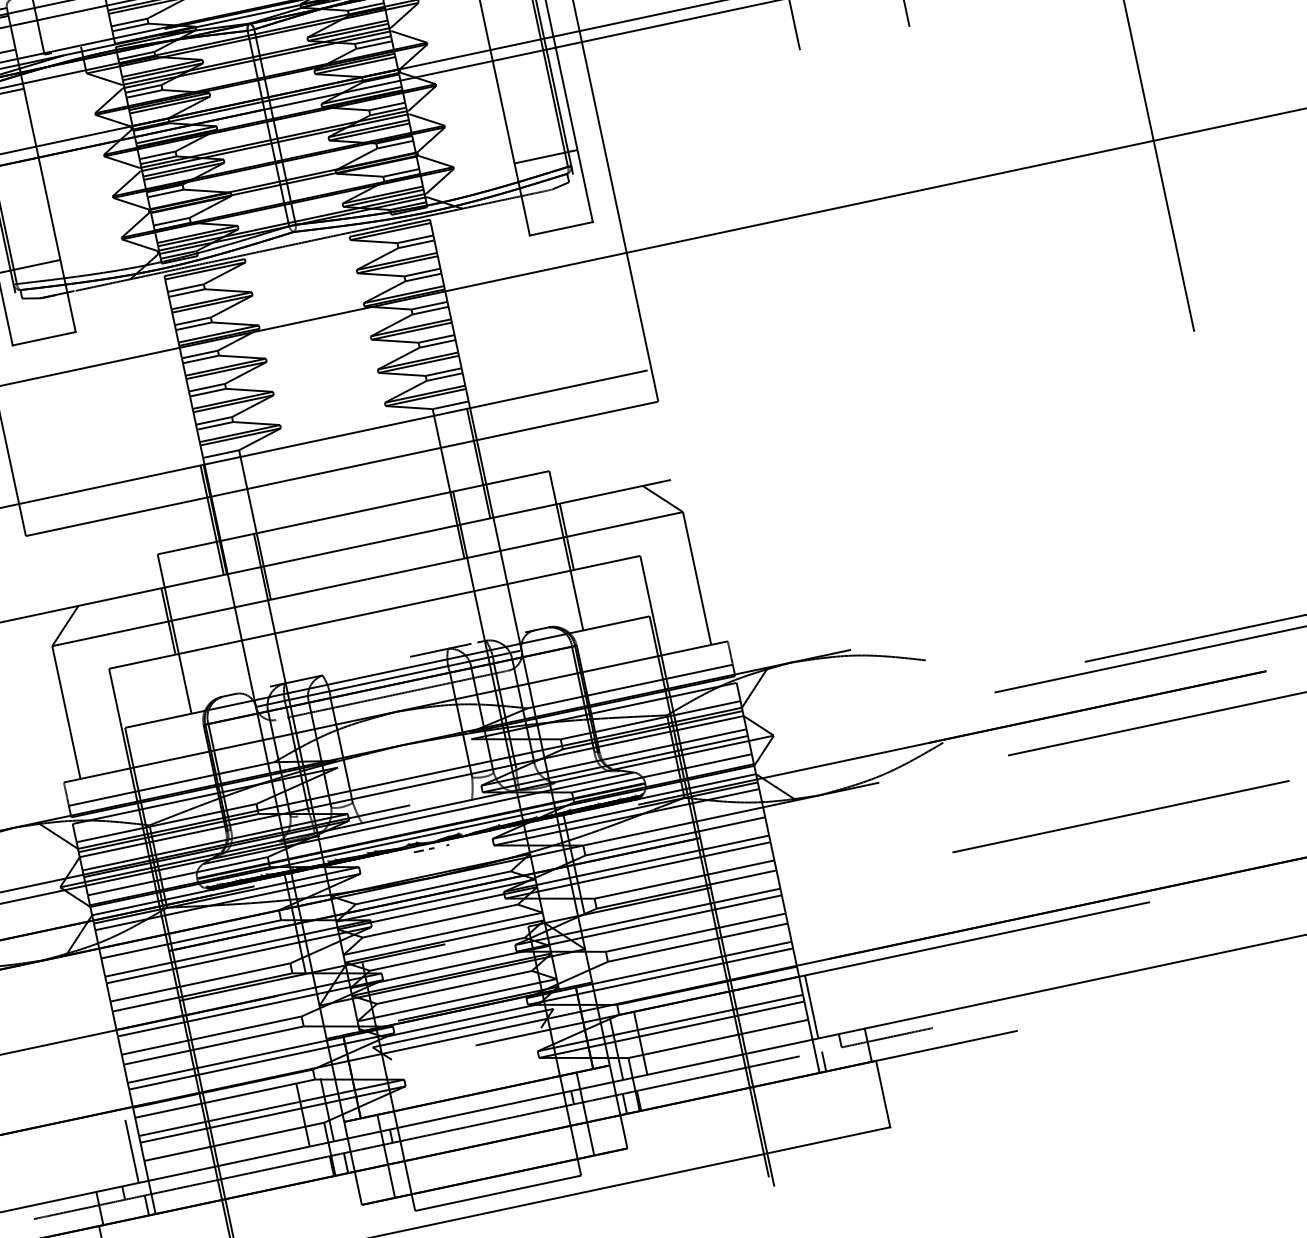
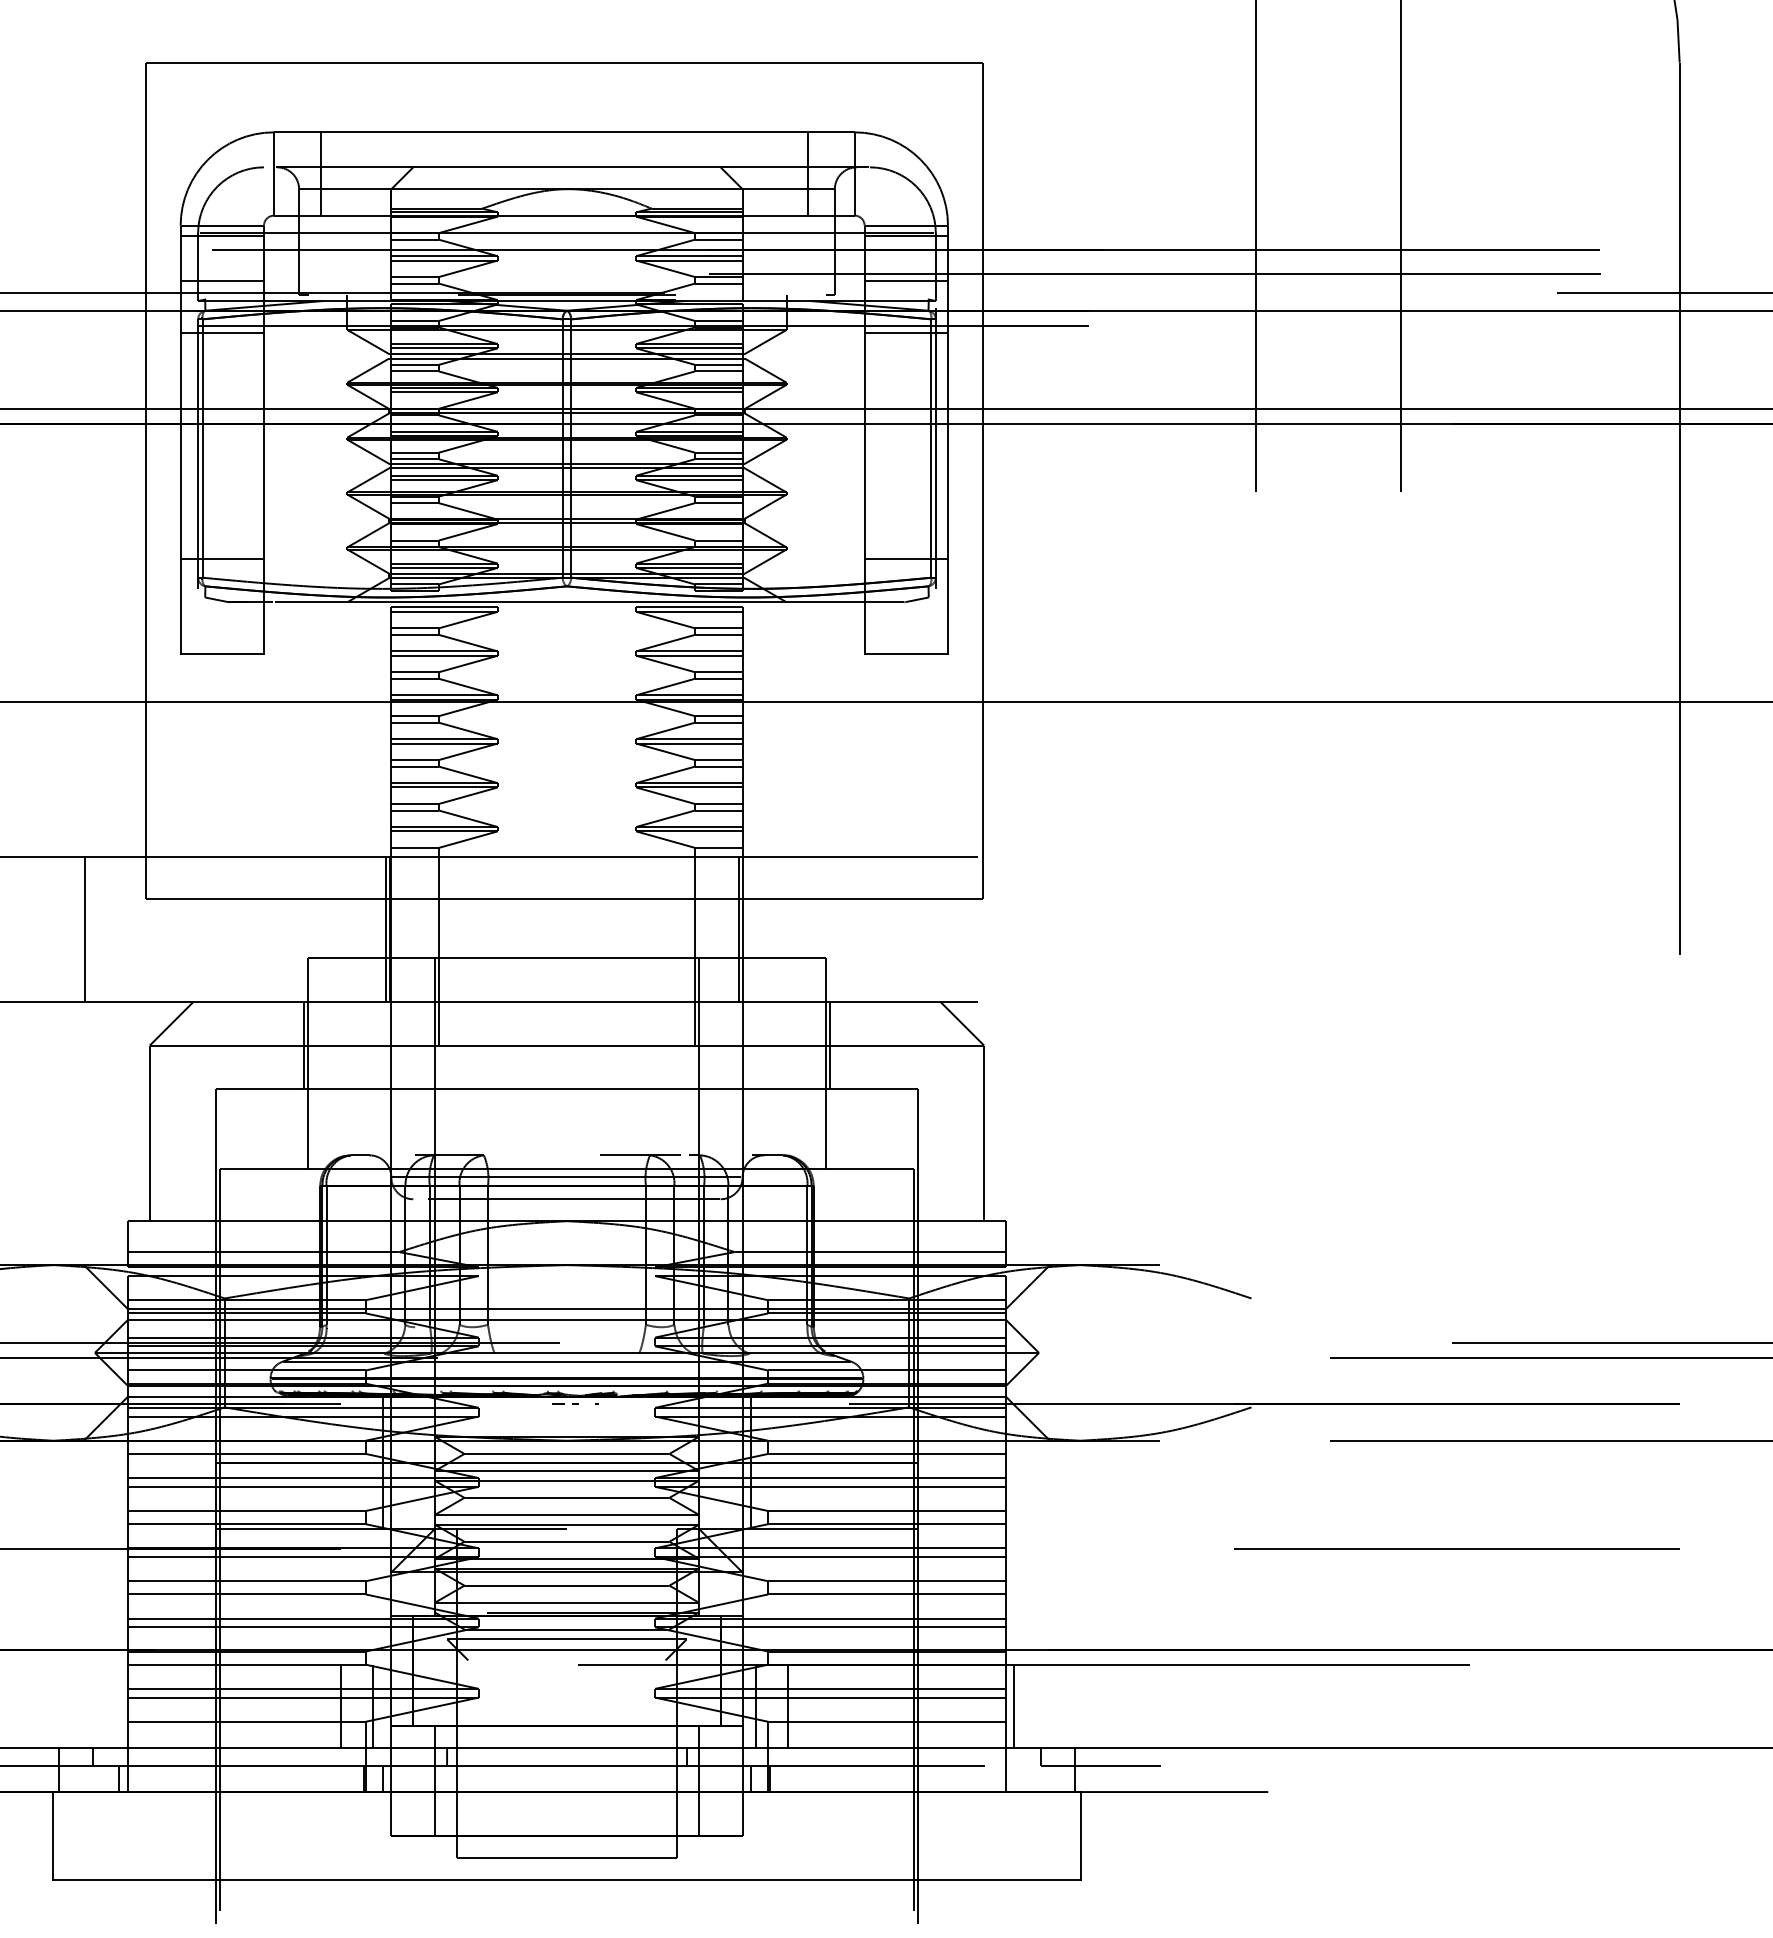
line: (823, 1061) -> (1014, 1778), removed
line: (131, 1151) -> (114, 1706), removed

